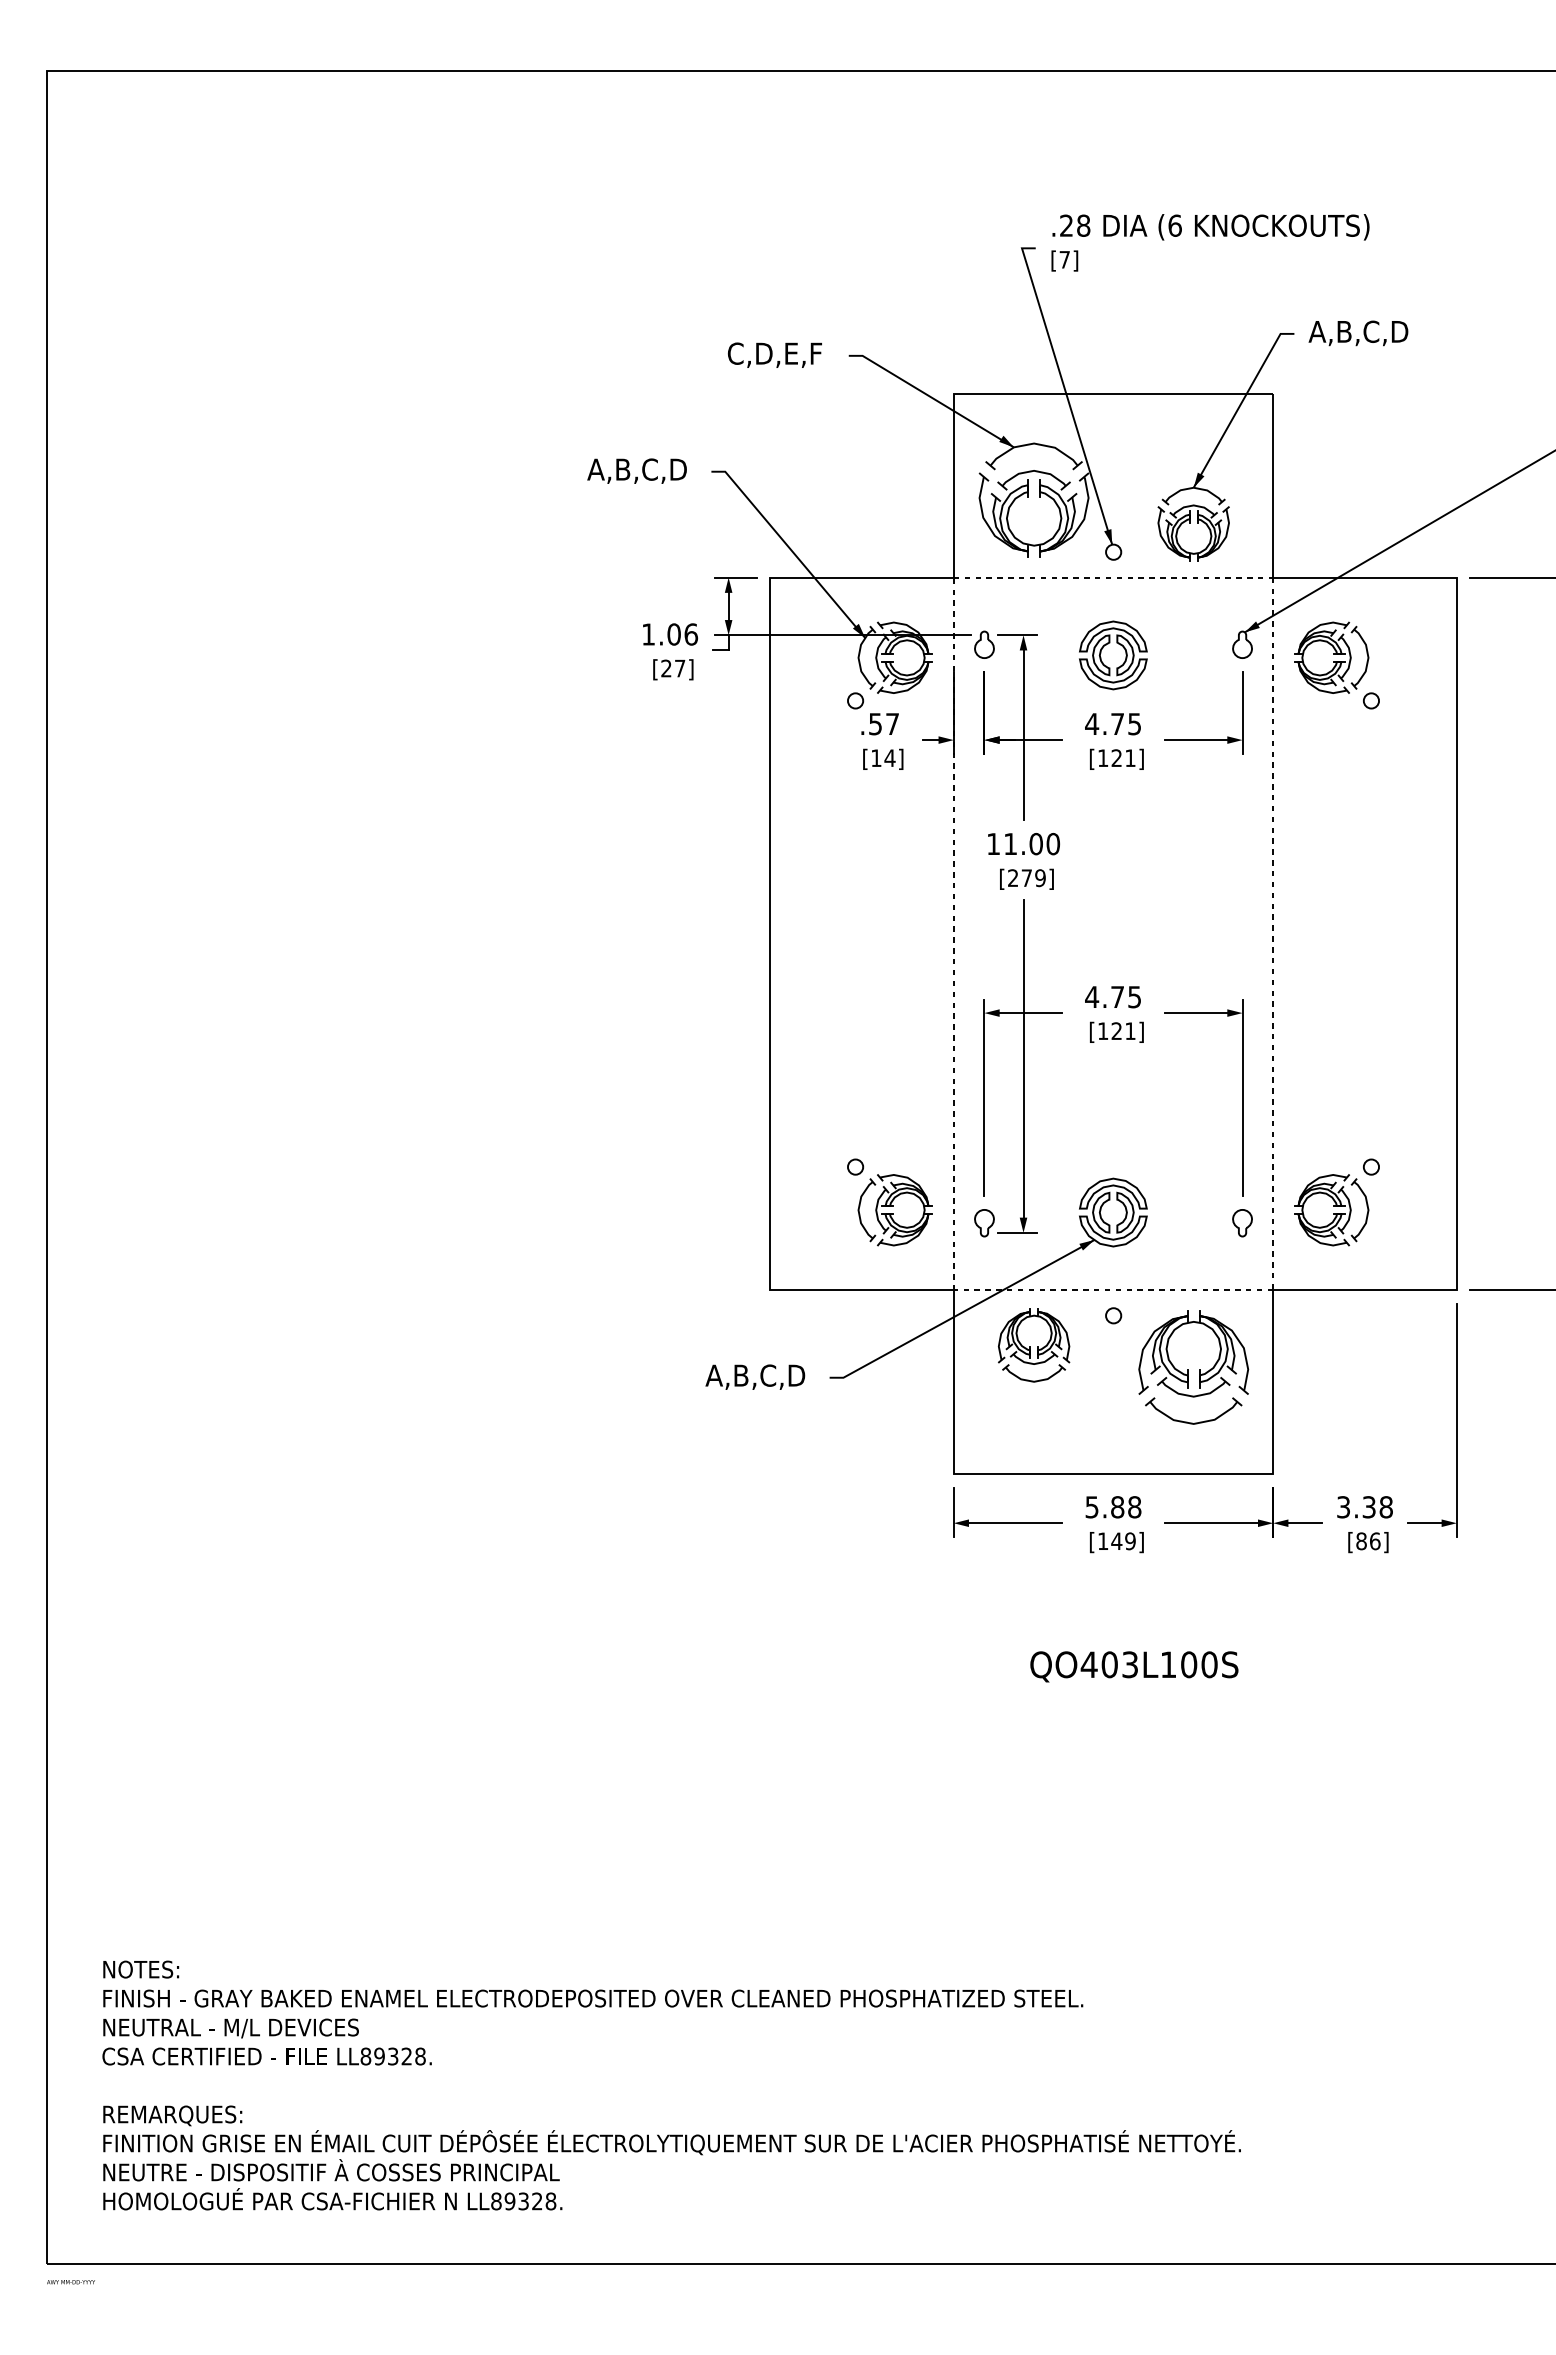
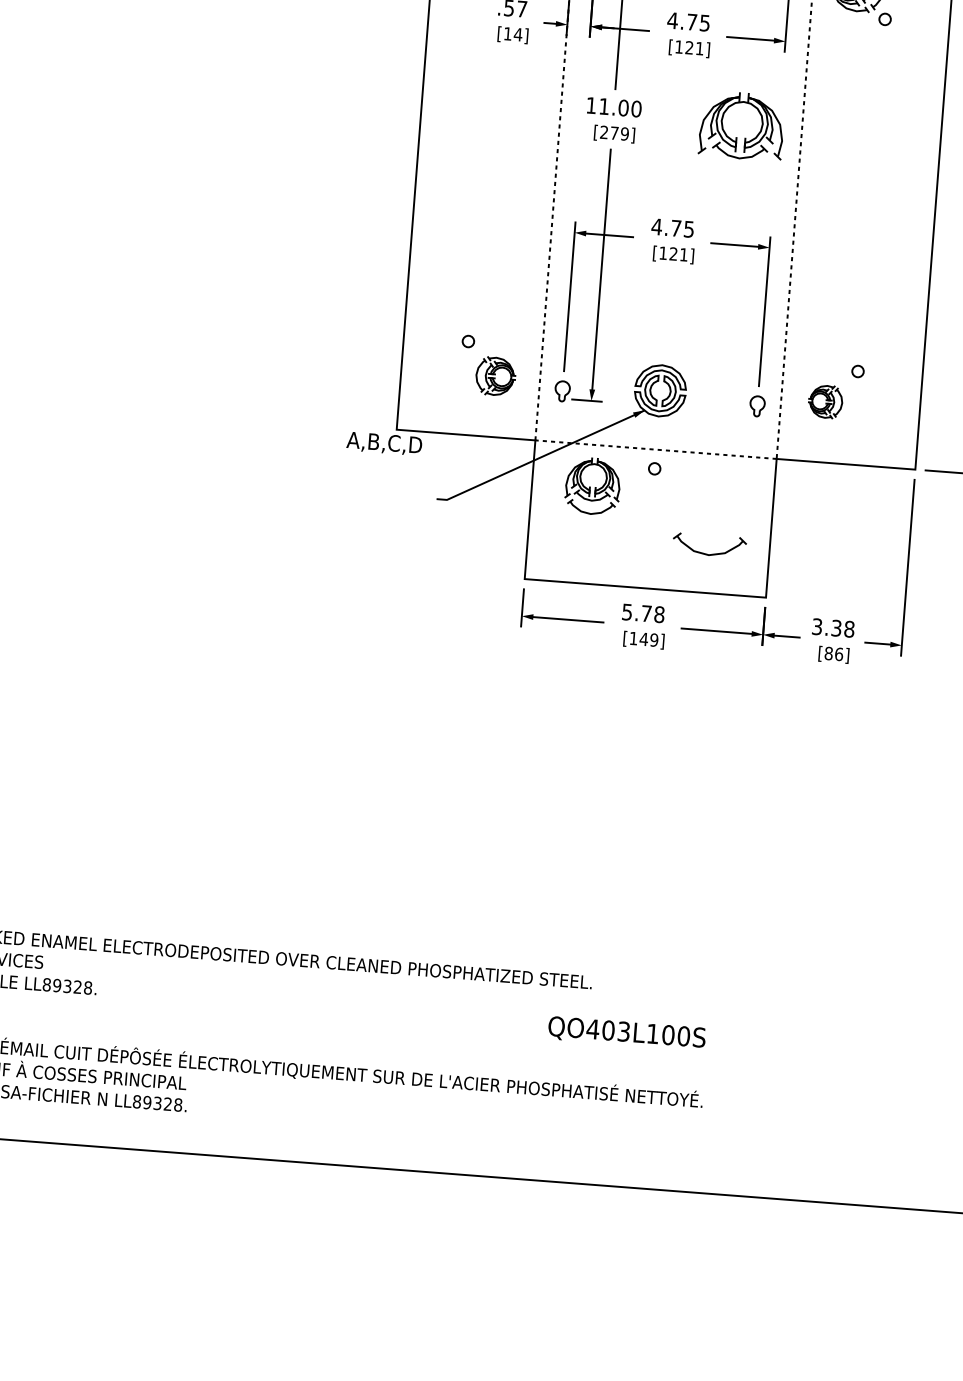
part: (894, 1210) -> (495, 376), size x0.7
part: (1331, 1210) -> (825, 401), size x0.6
part: (1188, 1369) -> (737, 137), moved
text: (755, 1376) -> (384, 443), moved
text: (1117, 1507) -> (646, 613), 5.88 -> 5.78
text: (1134, 1666) -> (627, 1033), moved

